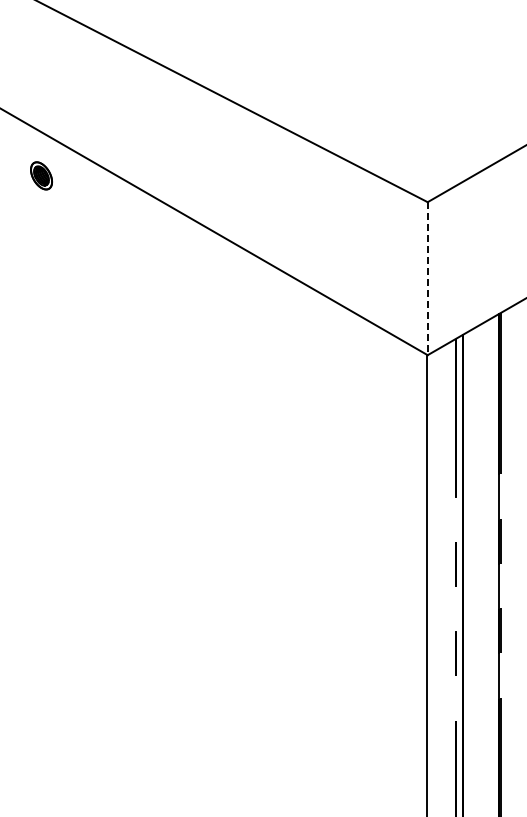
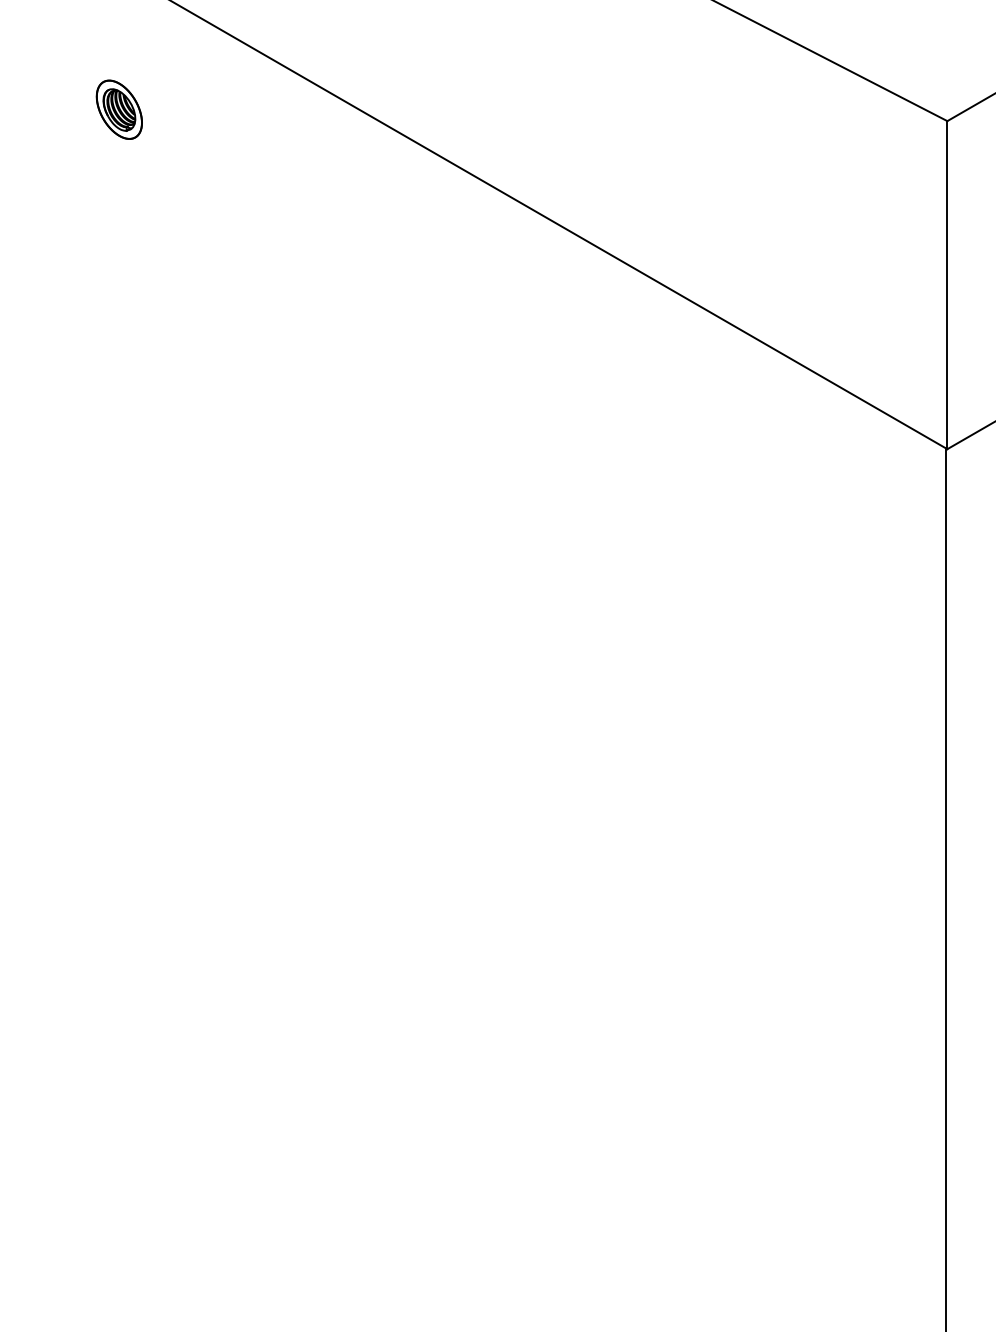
part: (41, 175) -> (119, 108), moved
line: (427, 279) -> (946, 286), dashed -> solid

